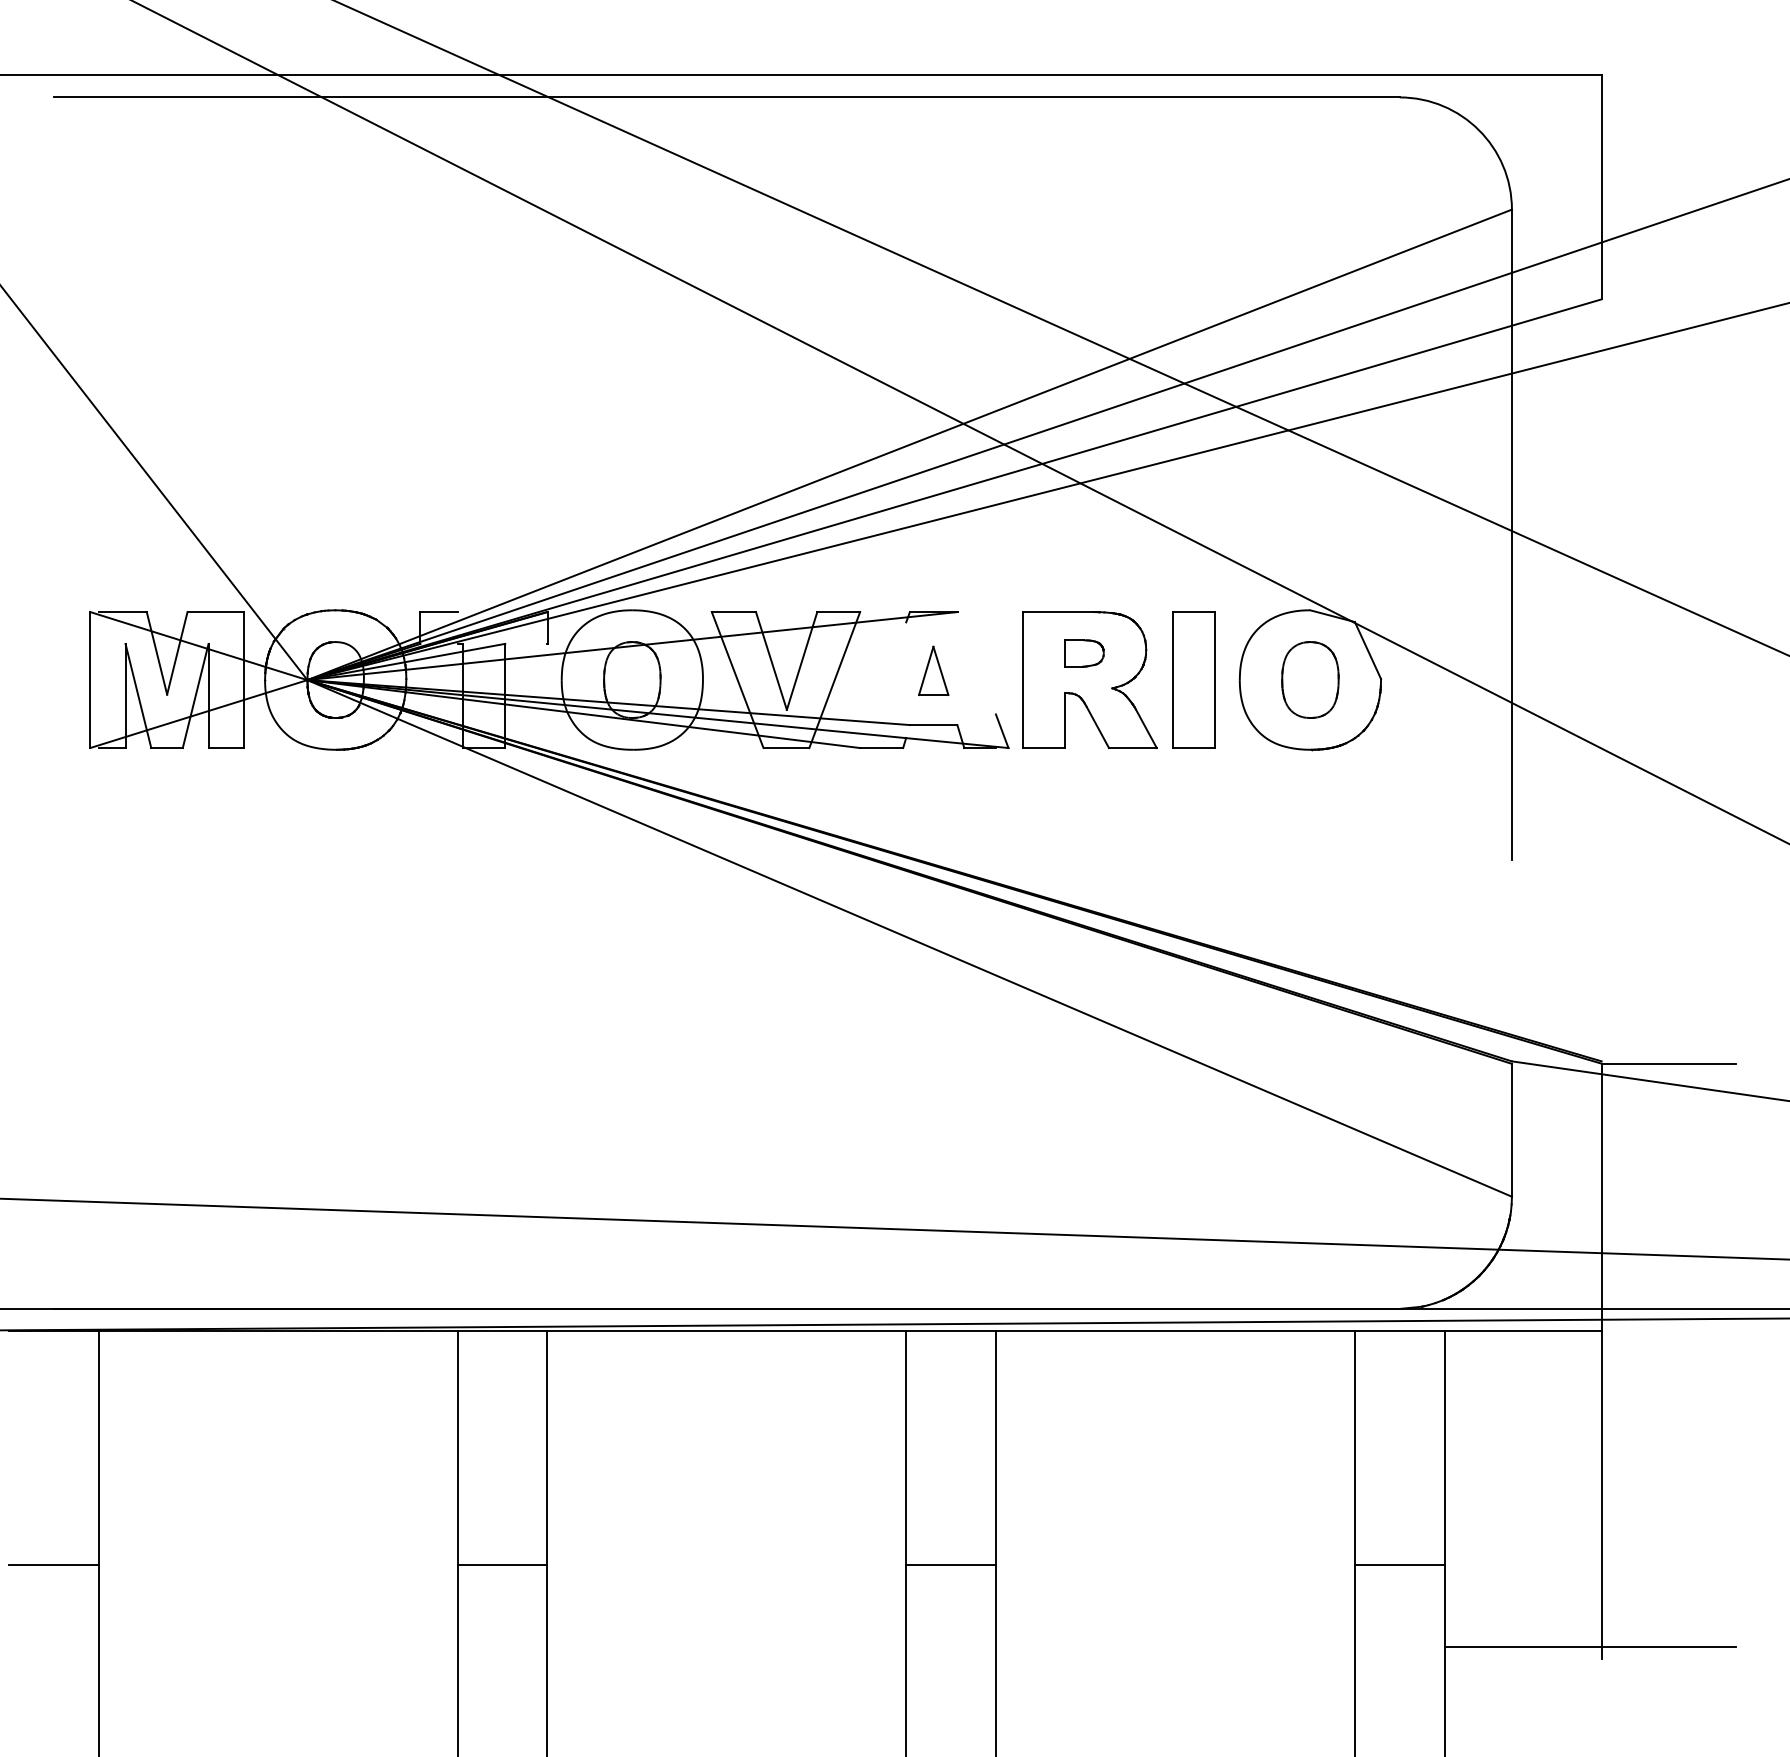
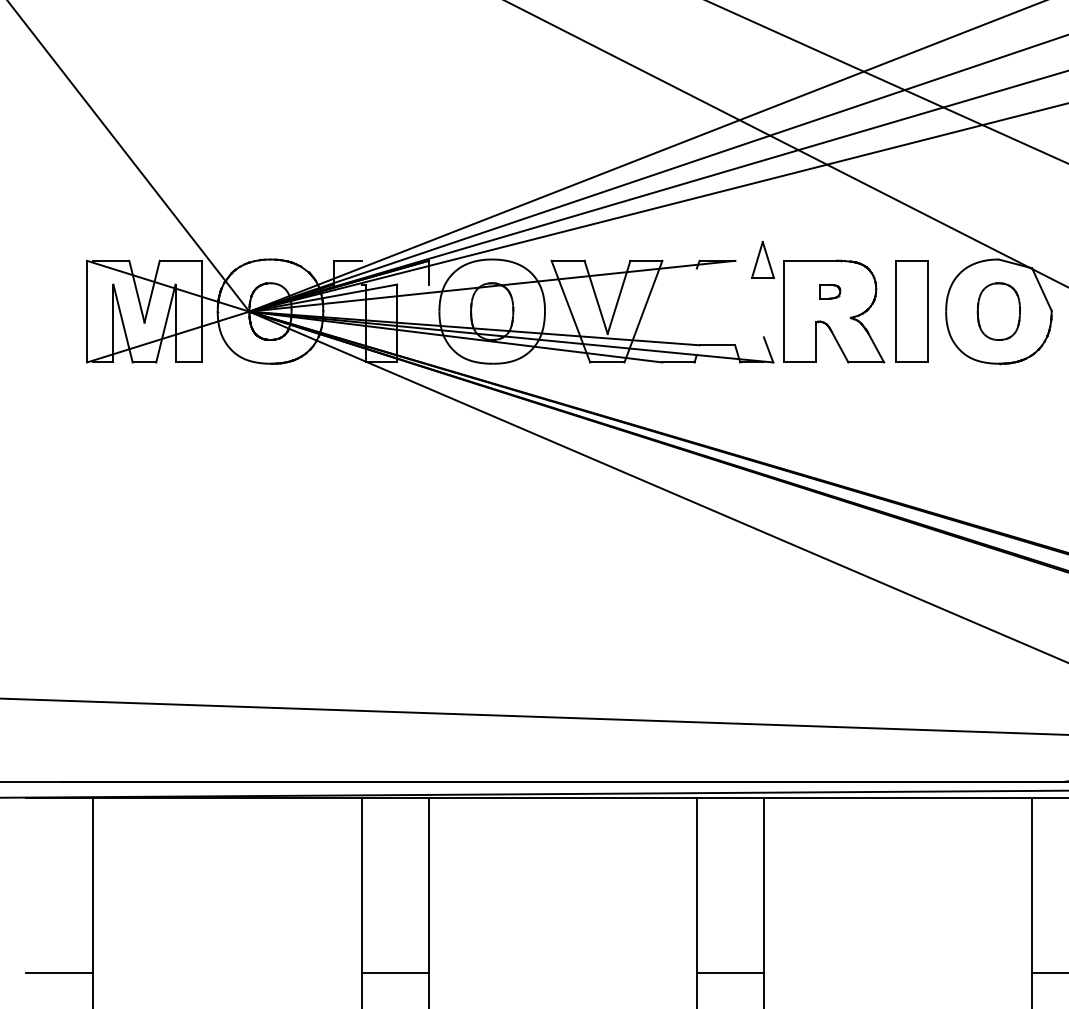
part: (1084, 653) -> (830, 291), size x0.7
part: (933, 670) -> (762, 259), moved

